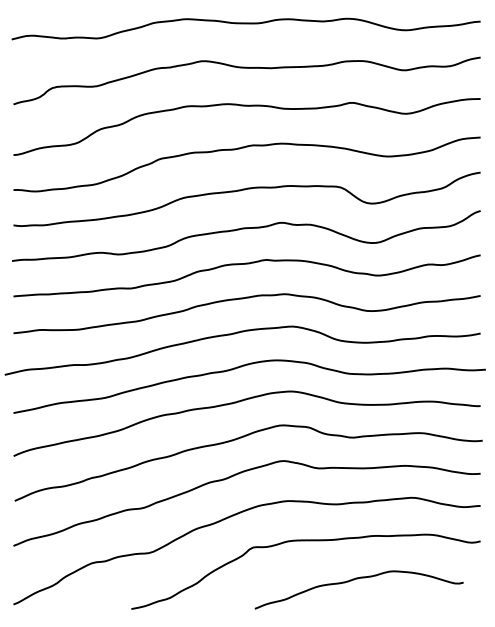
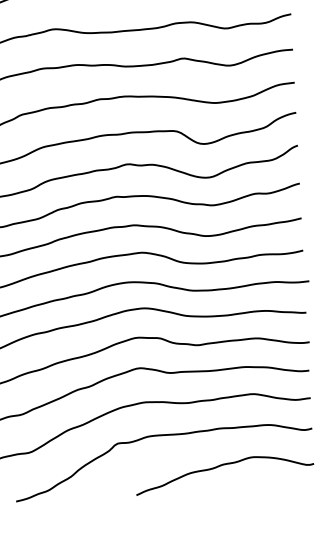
curve: (354, 580) -> (220, 466), moved

